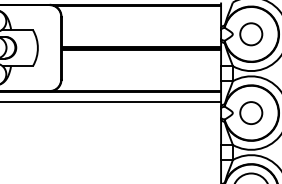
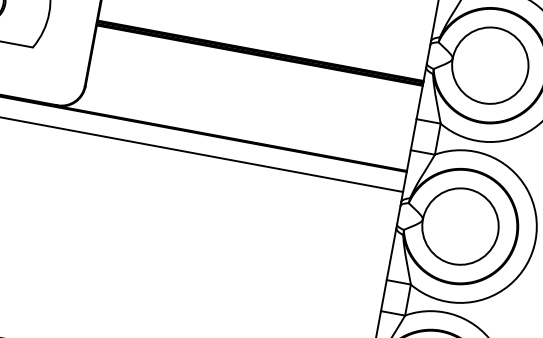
circle: (250, 33) -> (489, 63), size x1.67
circle: (250, 112) -> (459, 225), size x1.67

